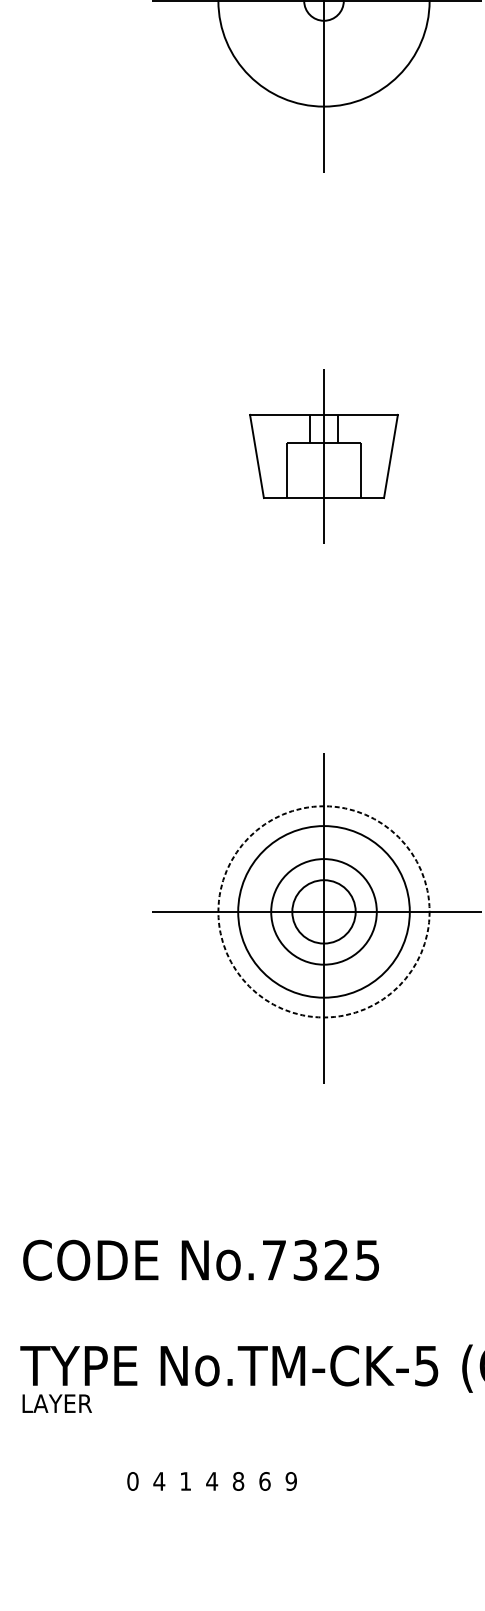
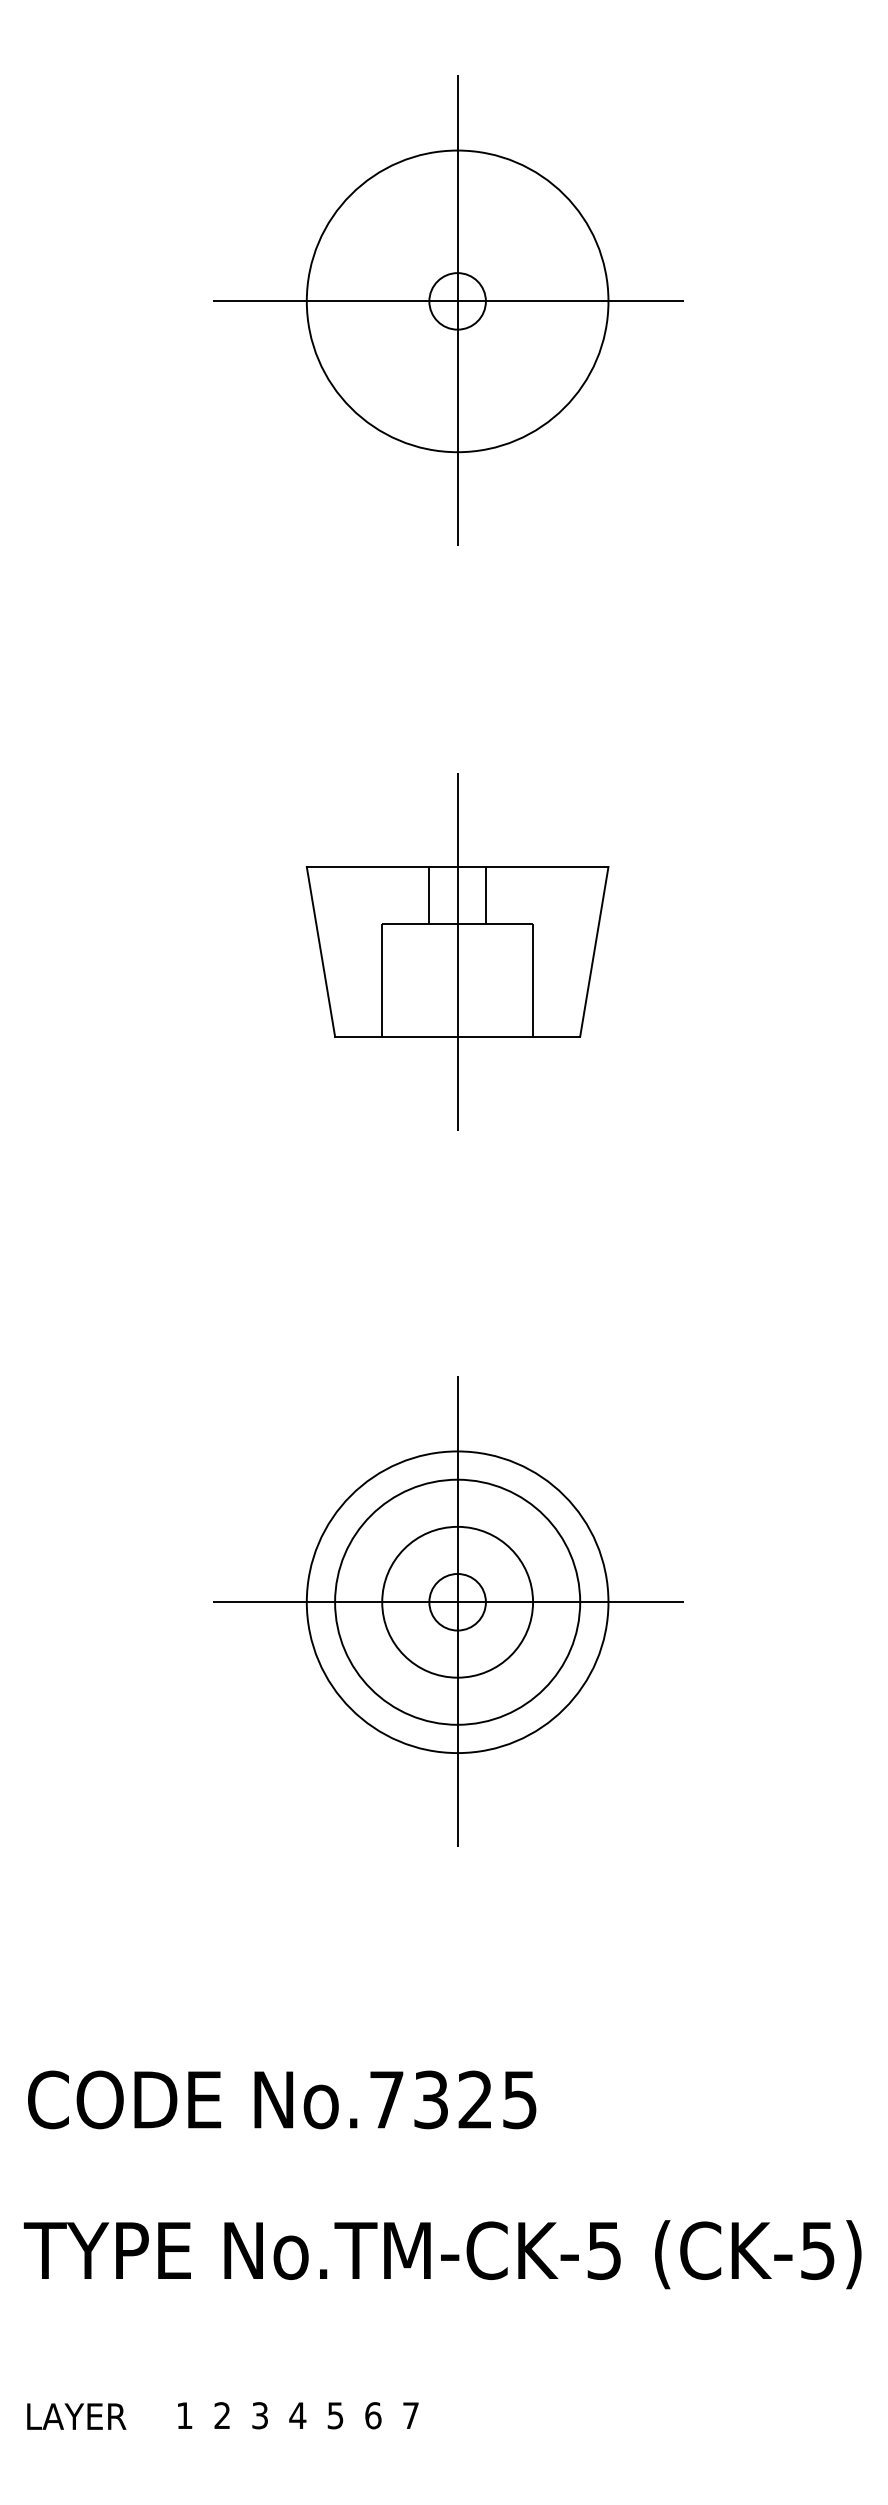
part: (323, 456) -> (457, 951), size x1.43
circle: (323, 911) -> (457, 1601), size x0.62
circle: (323, 912) -> (457, 1602), dashed -> solid
text: (57, 1403) -> (76, 2416), moved
text: (132, 1481) -> (184, 2415), 0 -> 1
text: (158, 1481) -> (221, 2415), 4 -> 2
text: (185, 1481) -> (259, 2415), 1 -> 3
text: (238, 1481) -> (335, 2415), 8 -> 5
text: (291, 1481) -> (410, 2415), 9 -> 7

